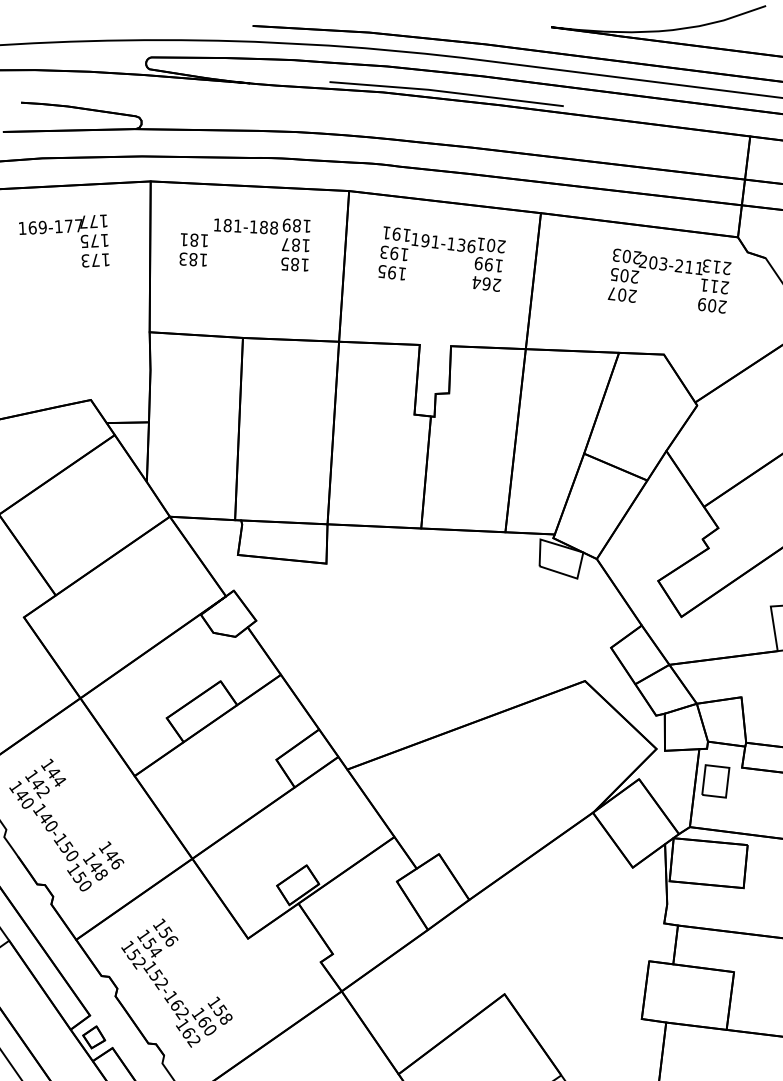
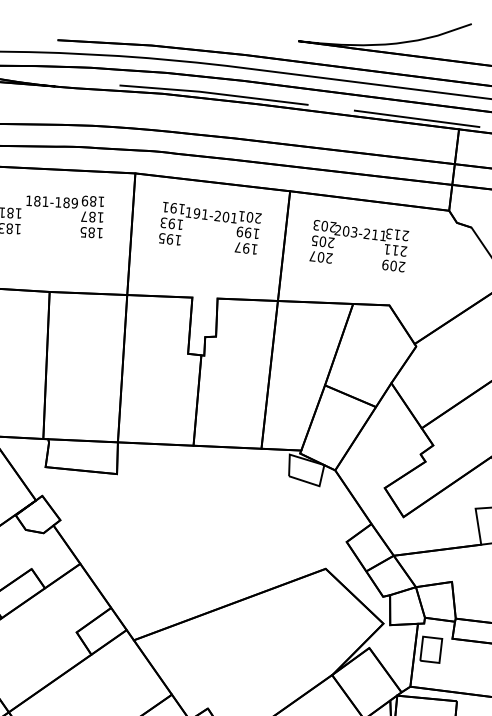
line: (698, 123) -> (417, 118), added
text: (274, 227) -> (75, 202), 181-188 -> 181-189
text: (460, 245) -> (225, 217), 191-136 -> 191-201
text: (669, 280) -> (359, 245), moved
text: (486, 283) -> (246, 248), 264 -> 197

